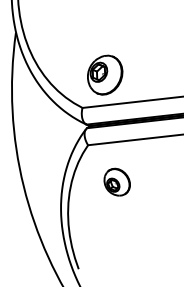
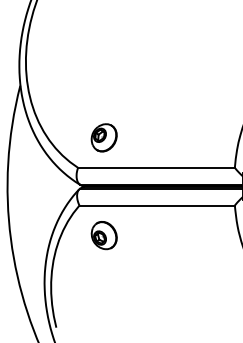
part: (104, 74) -> (103, 137), size x0.71
part: (116, 182) -> (103, 235), moved

